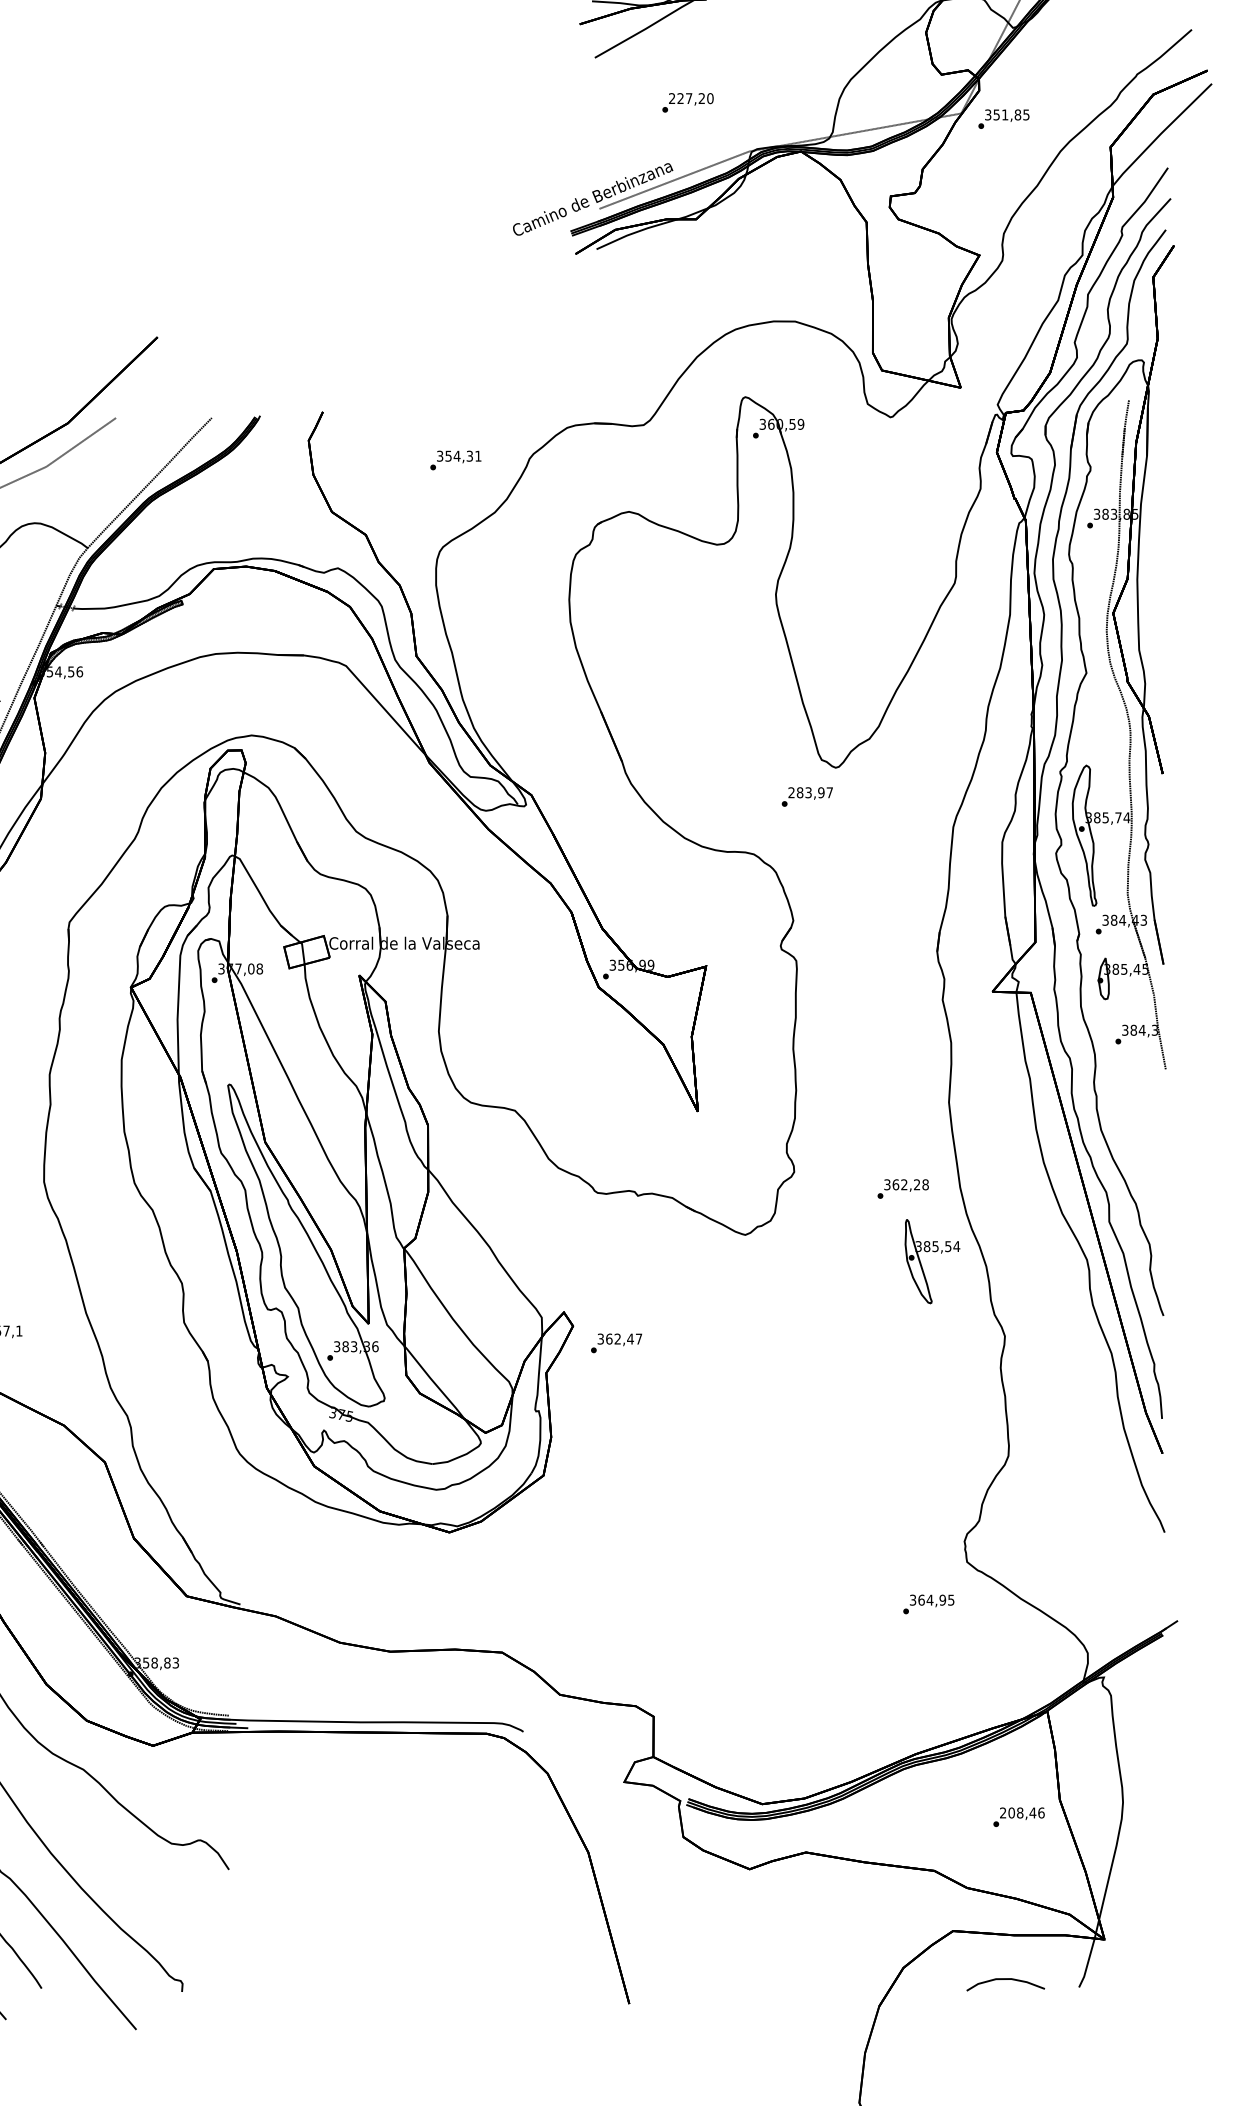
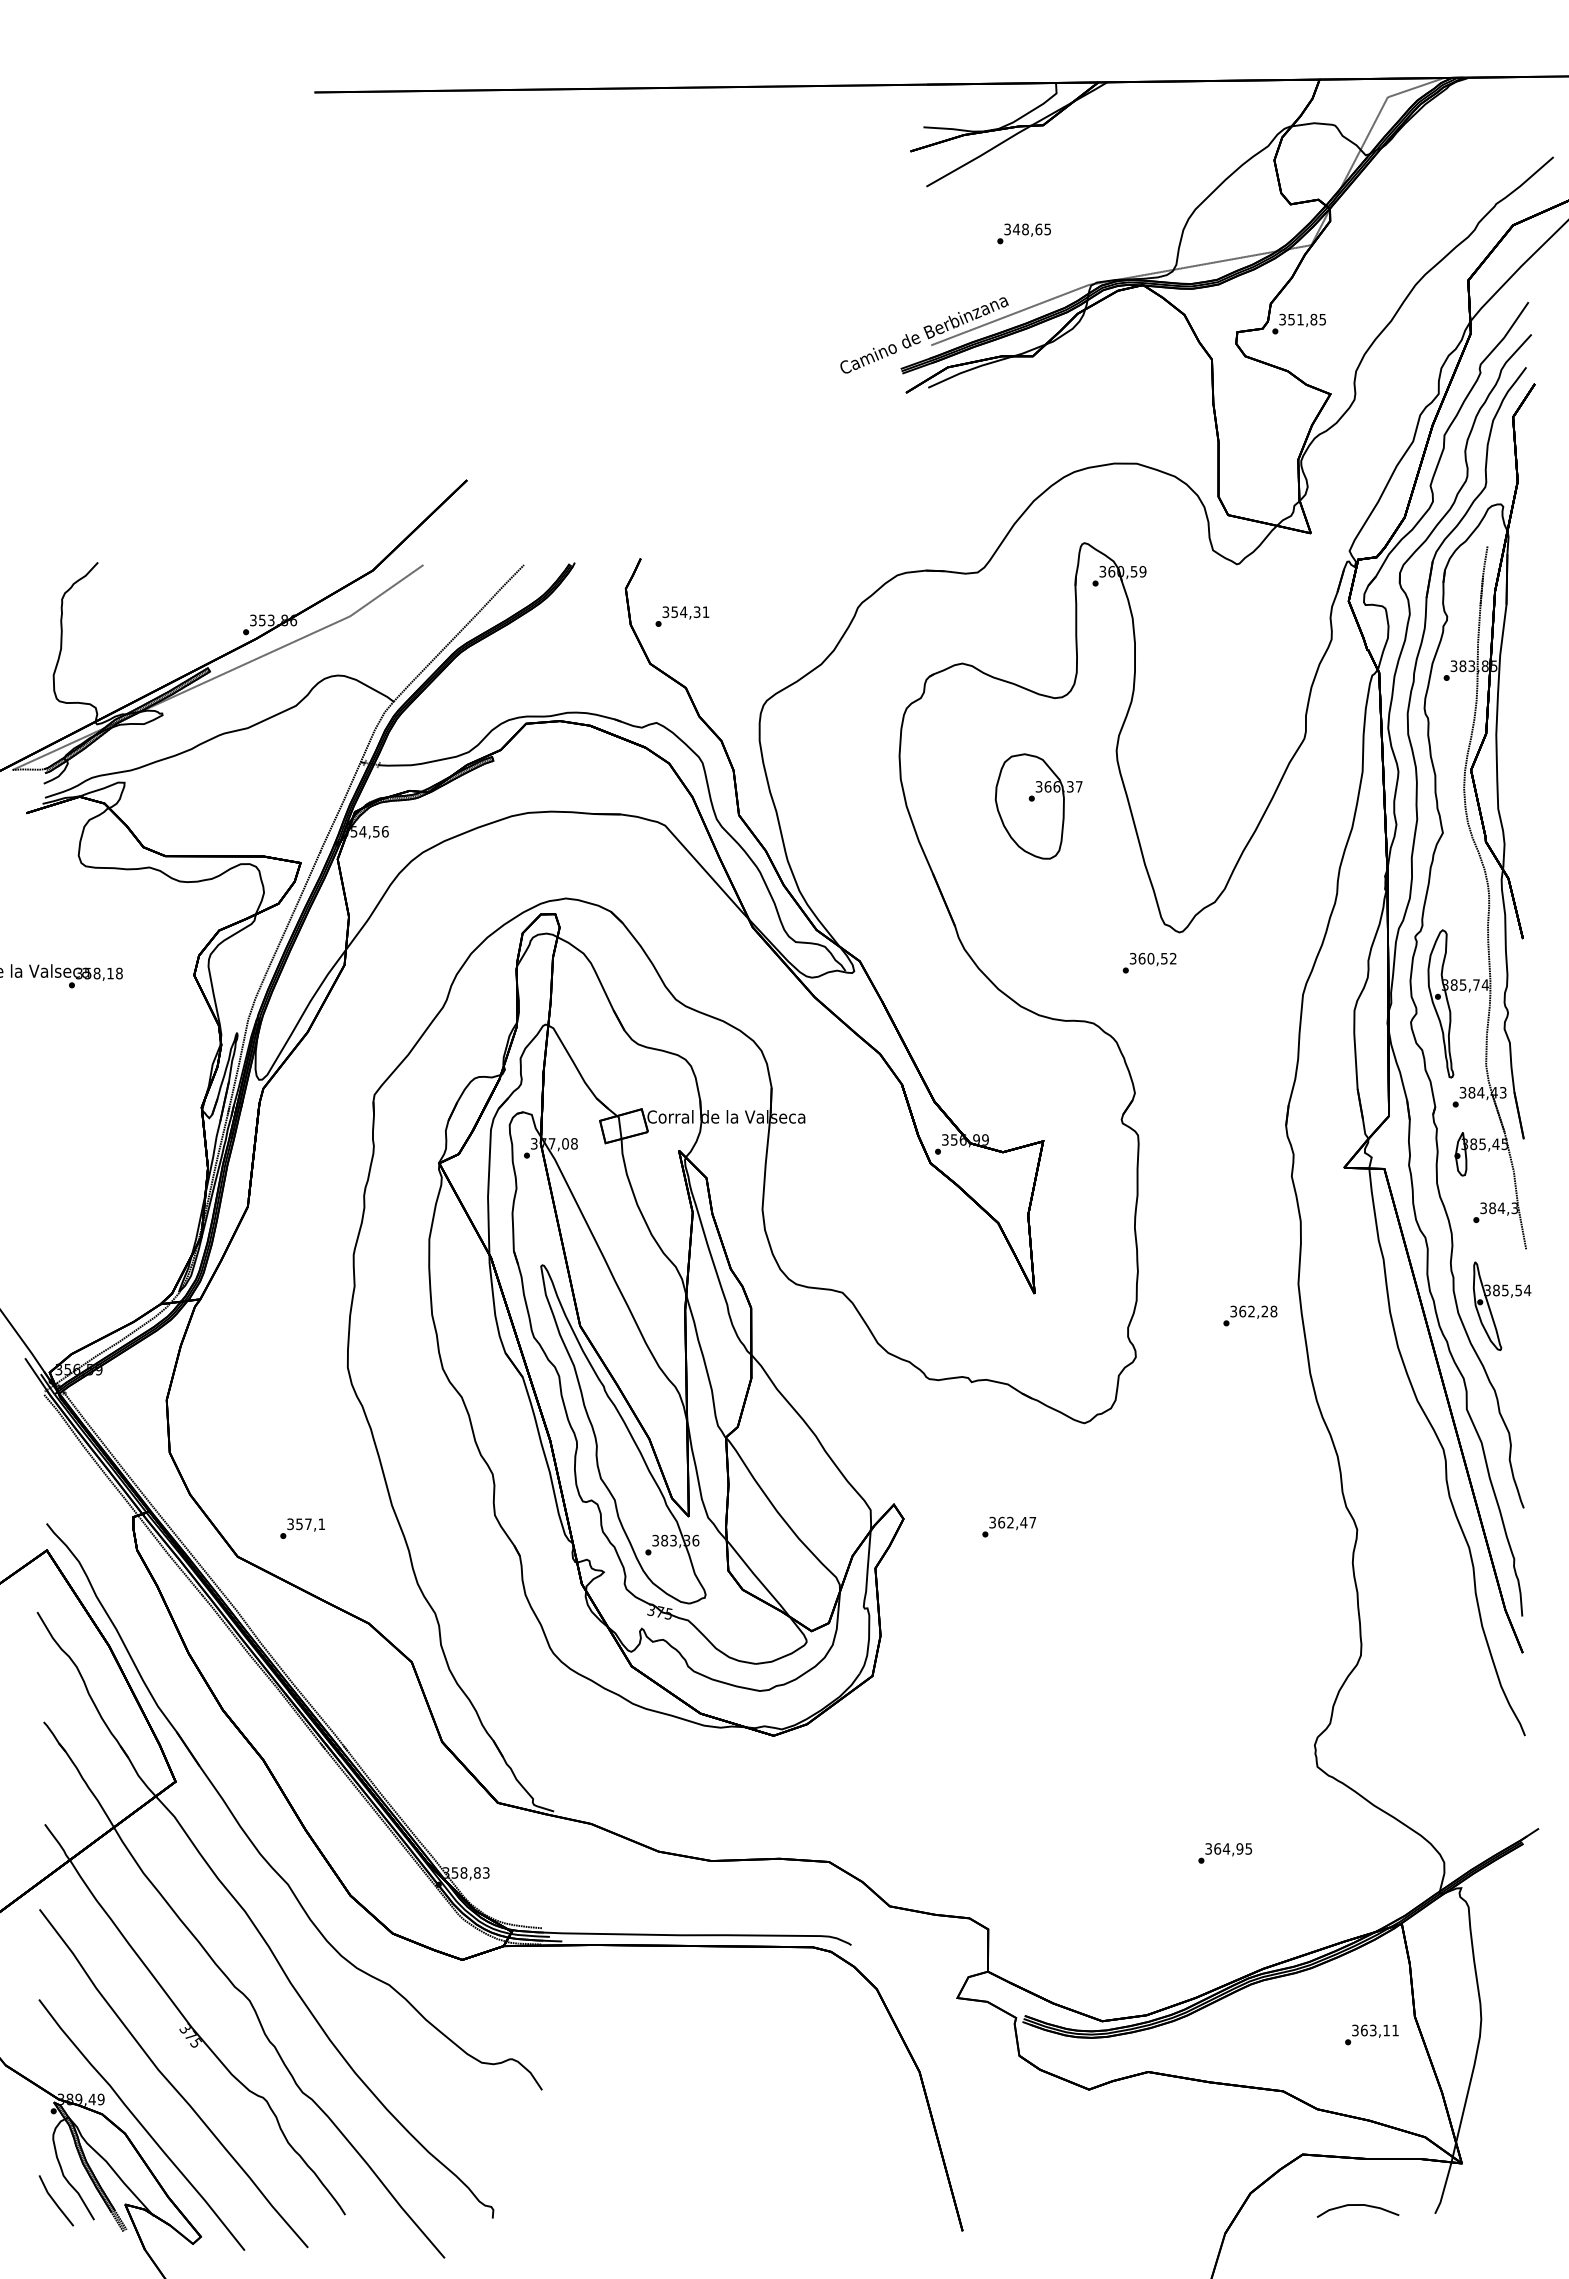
text: (691, 98) -> (1027, 229), 227,20 -> 348,65
text: (1003, 118) -> (1298, 323), moved
text: (455, 460) -> (682, 616), moved
part: (701, 647) -> (1038, 806), added
text: (810, 792) -> (1152, 958), 283,97 -> 360,52
text: (903, 1188) -> (1250, 1315), moved
part: (933, 1252) -> (1503, 1296), moved
text: (616, 1342) -> (1009, 1526), moved
text: (929, 1604) -> (1225, 1853), moved
text: (1022, 1812) -> (1375, 2030), 208,46 -> 363,11

